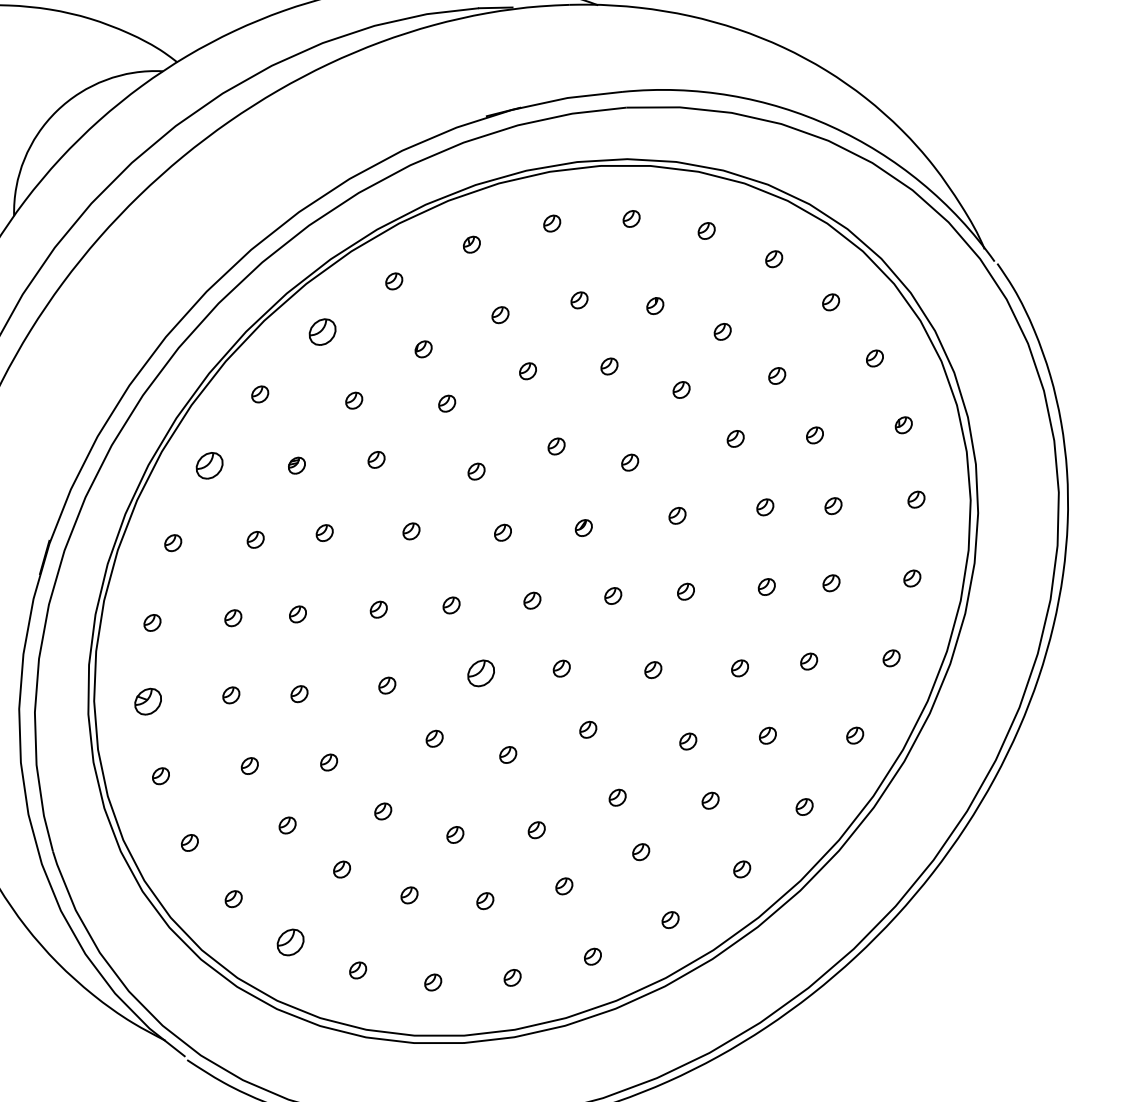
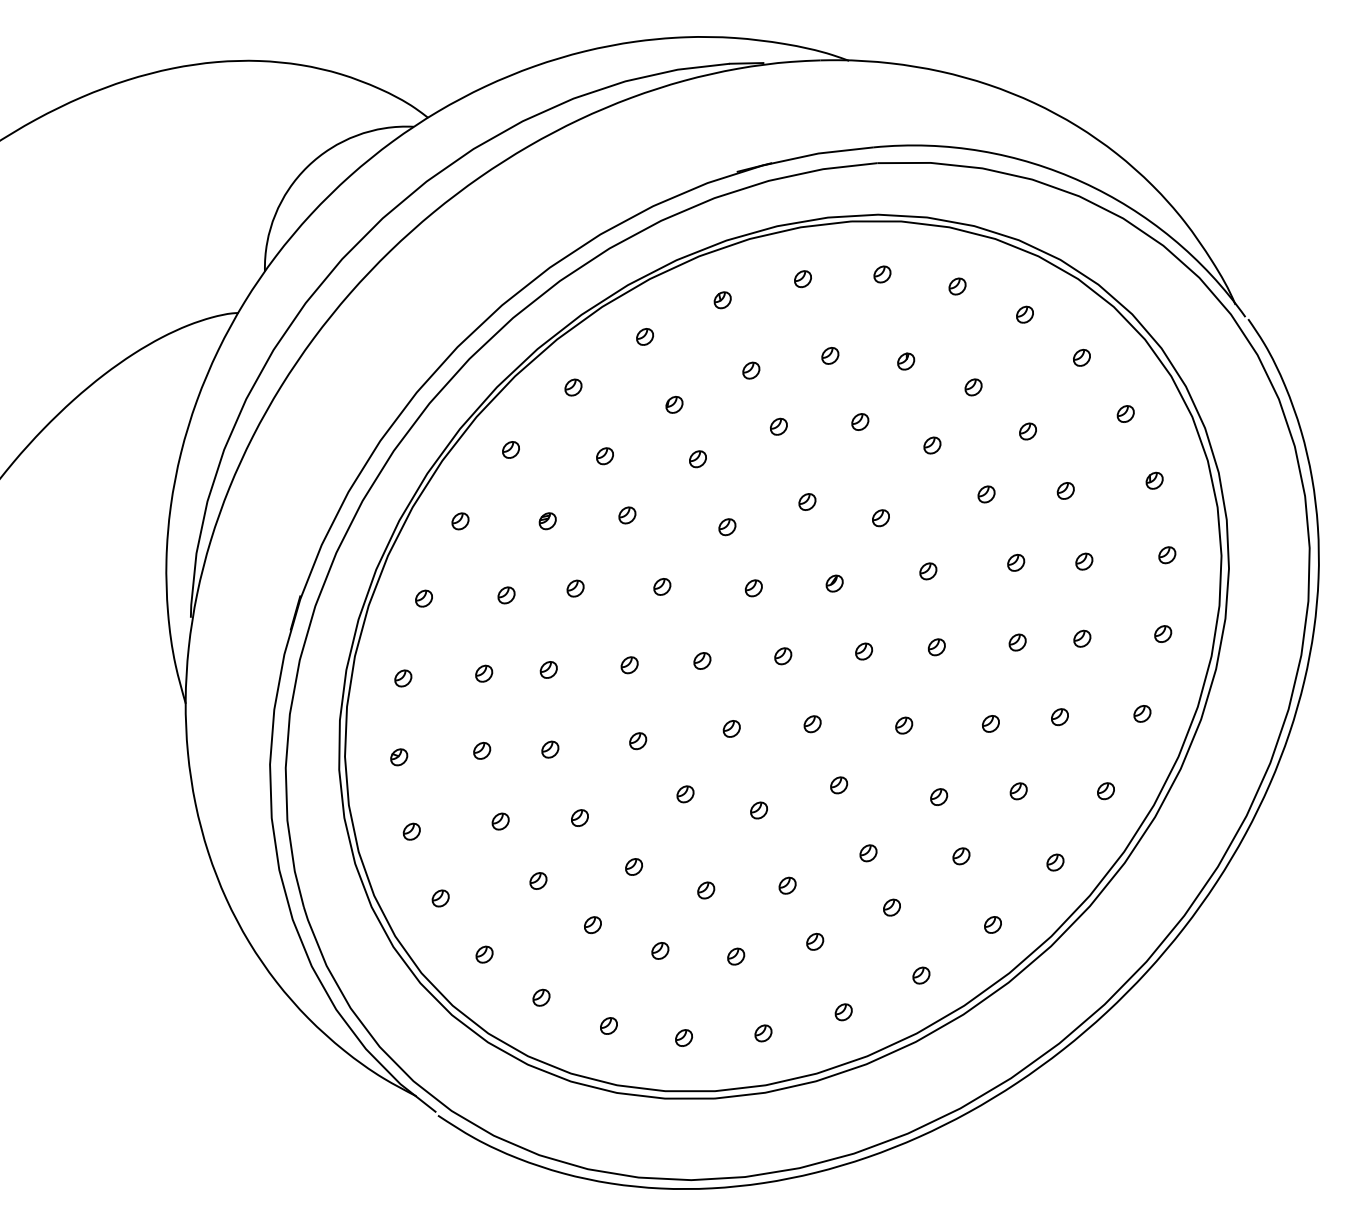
part: (322, 331) -> (573, 387), size x0.62
part: (209, 465) -> (460, 521), size x0.62
part: (480, 672) -> (731, 728), size x0.62
part: (148, 701) -> (399, 757), size x0.62
part: (290, 941) -> (541, 997), size x0.62

